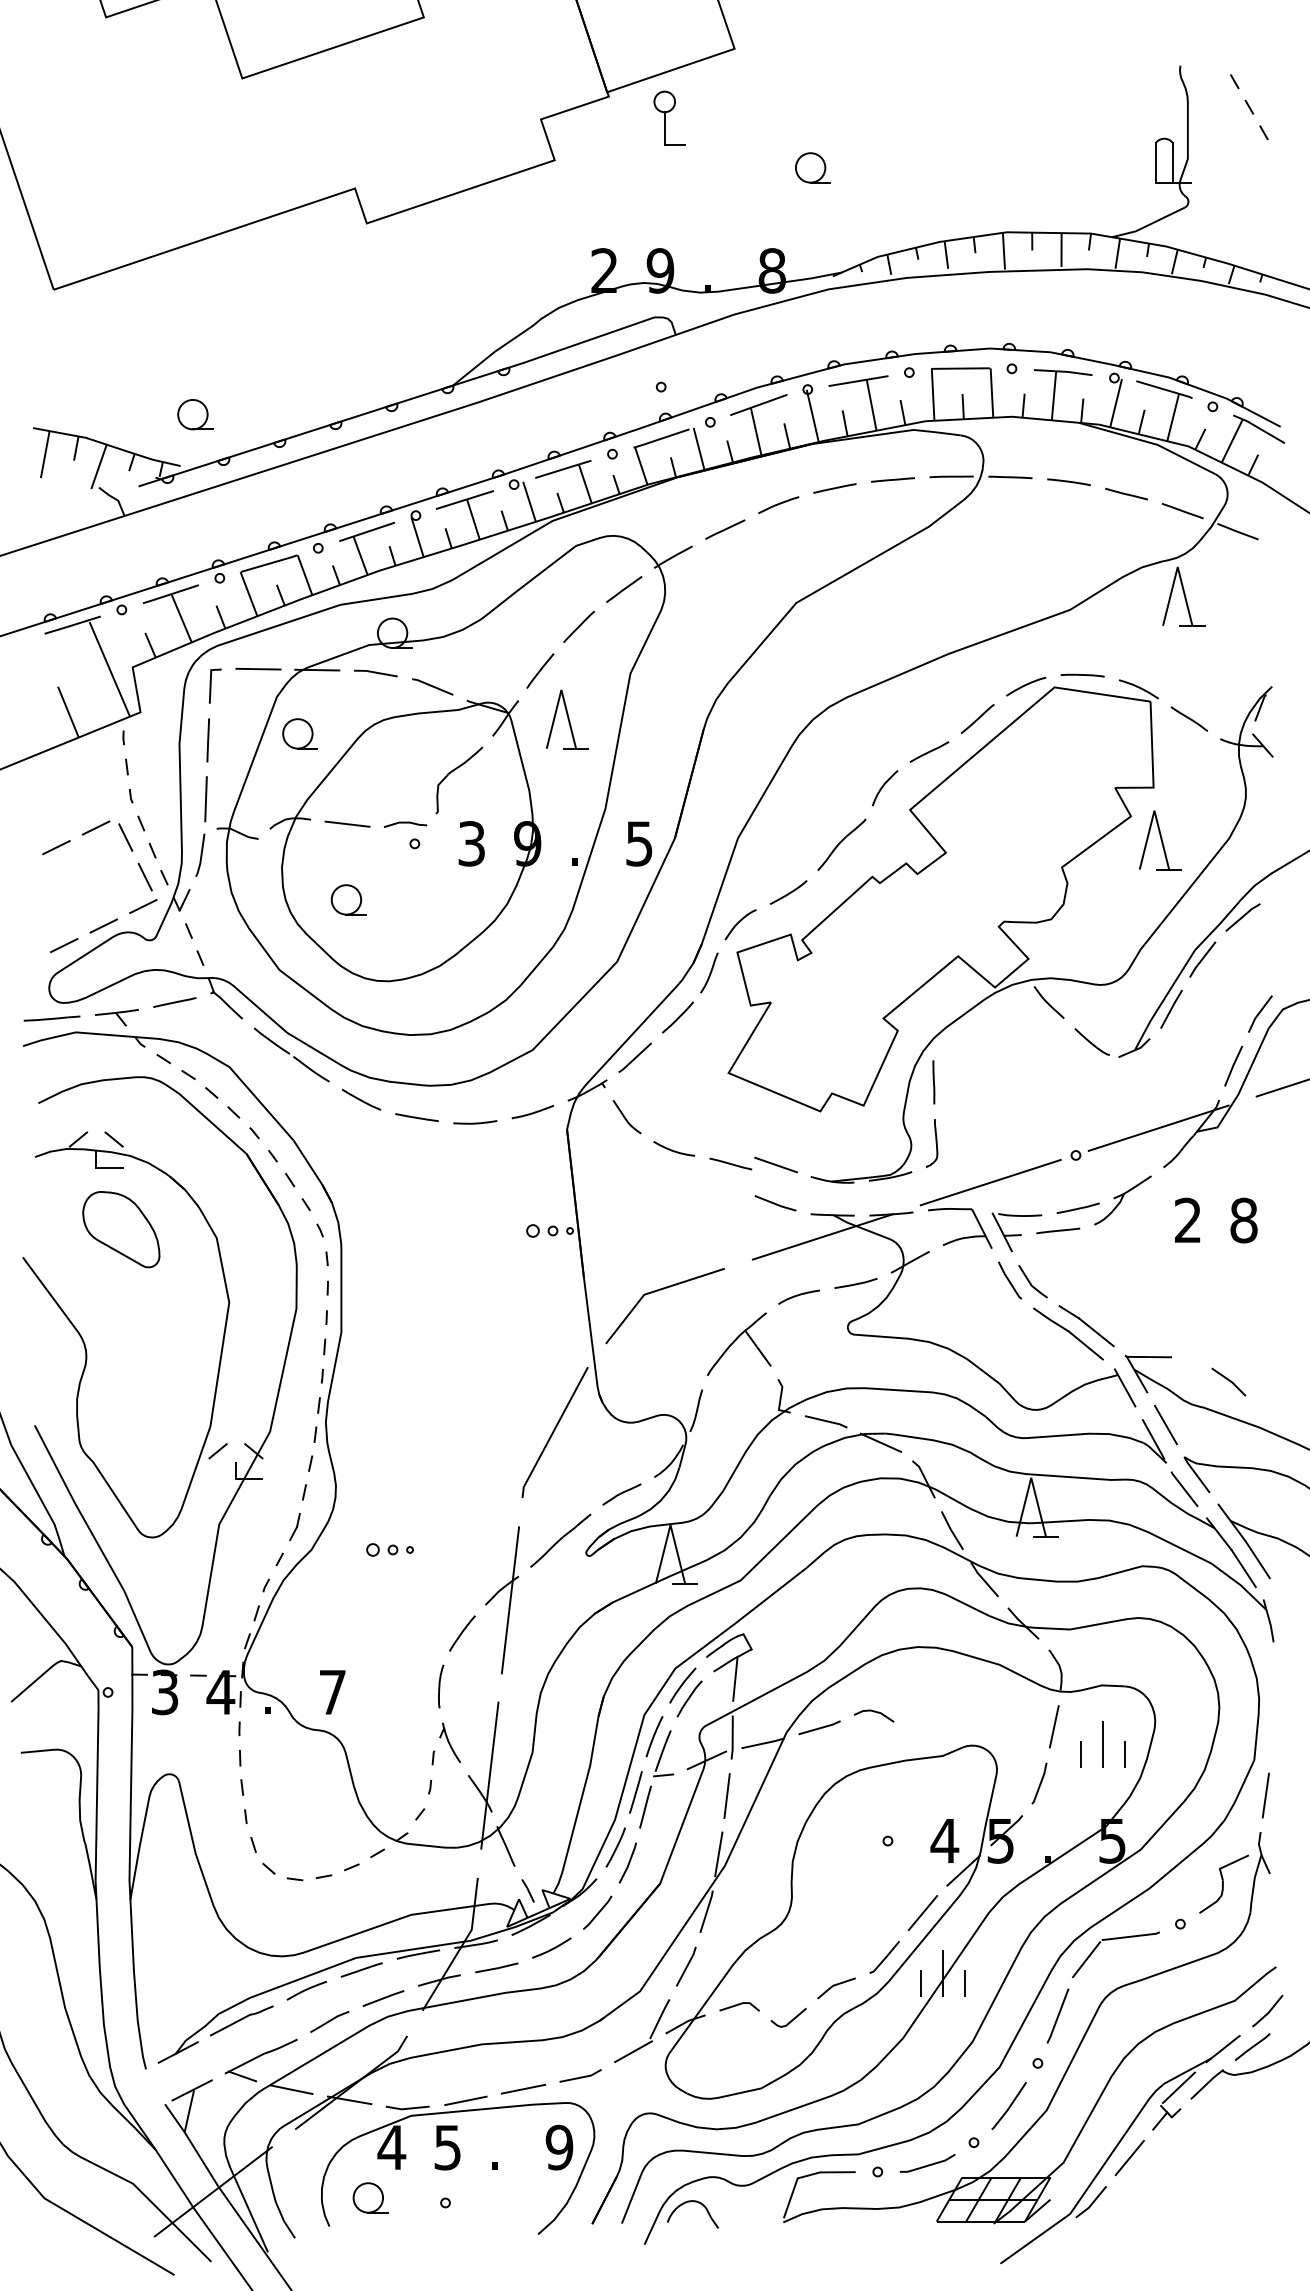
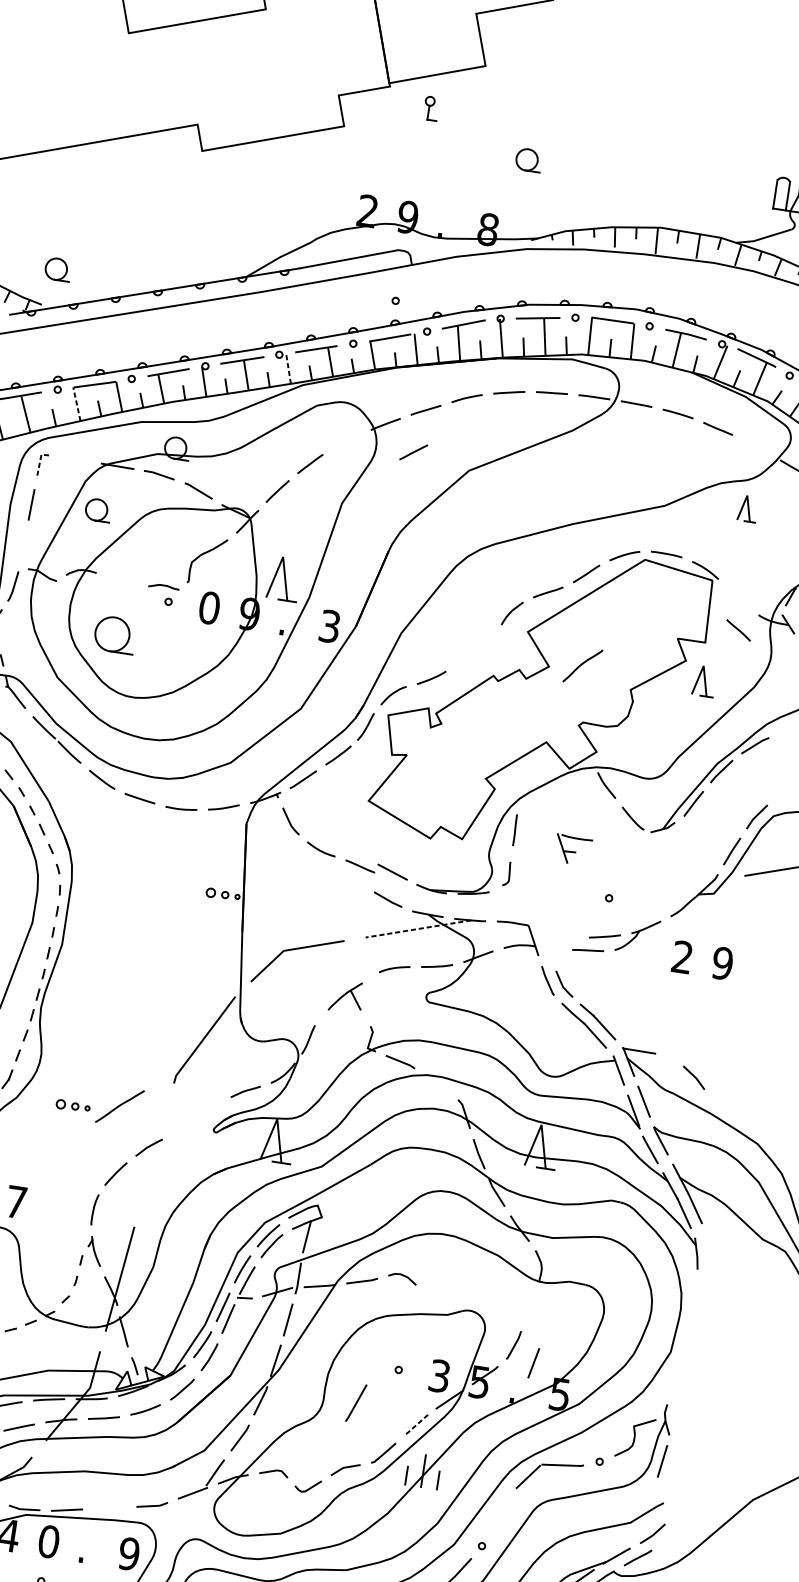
part: (669, 117) -> (431, 108), size x0.6
line: (529, 501) -> (288, 368), solid -> dashed
line: (1182, 511) -> (756, 447), removed
line: (624, 589) -> (413, 452), moved
line: (248, 594) -> (76, 404), solid -> dashed
part: (1183, 596) -> (747, 508), size x0.6
line: (258, 668) -> (75, 458), removed
line: (210, 680) -> (39, 462), solid -> dashed
line: (1189, 718) -> (738, 630), moved
part: (567, 719) -> (284, 578), moved
line: (205, 799) -> (23, 546), removed
line: (347, 823) -> (122, 579), removed
part: (1160, 840) -> (704, 681), size x0.7
text: (471, 843) -> (209, 607), 3 -> 0
text: (639, 843) -> (329, 626), 5 -> 3
part: (841, 844) -> (582, 665), moved
part: (348, 899) -> (114, 634), size x1.6
line: (1158, 1127) -> (671, 887), removed
part: (932, 1143) -> (507, 873), size x0.7
line: (990, 1182) -> (544, 908), removed
text: (1243, 1220) -> (722, 963), 8 -> 9
part: (1016, 1232) -> (572, 850), moved
line: (822, 1236) -> (418, 928), solid -> dashed
part: (739, 1343) -> (346, 996), size x0.7
line: (880, 1442) -> (437, 1082), removed
part: (560, 1540) -> (119, 1106), moved
line: (510, 1600) -> (154, 1155), removed
line: (1054, 1726) -> (533, 1363), moved
line: (1103, 1744) -> (564, 1324), removed
line: (1081, 1753) -> (547, 1328), removed
line: (1125, 1753) -> (578, 1333), removed
line: (1265, 1795) -> (662, 1461), moved
text: (944, 1840) -> (439, 1375), 4 -> 3
line: (922, 1913) -> (415, 1425), solid -> dashed
line: (1057, 2015) -> (355, 1402), moved
line: (523, 2088) -> (109, 1507), removed
text: (447, 2147) -> (48, 1541), 5 -> 0

